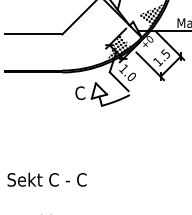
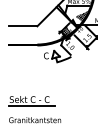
line: (50, 191) -> (31, 105), added

